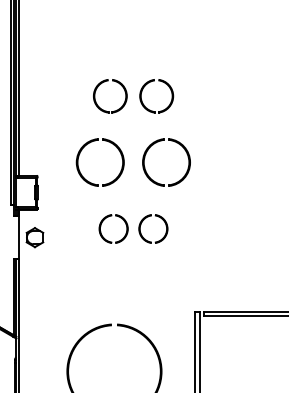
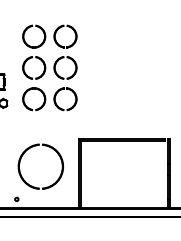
part: (132, 96) -> (49, 36), size x1.43
part: (132, 229) -> (49, 99), size x1.67

